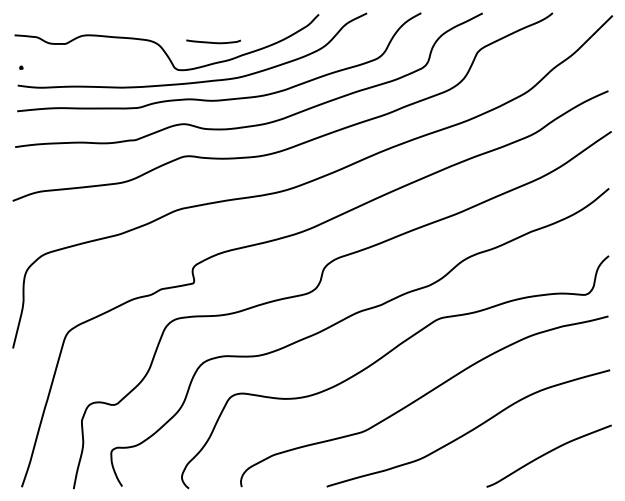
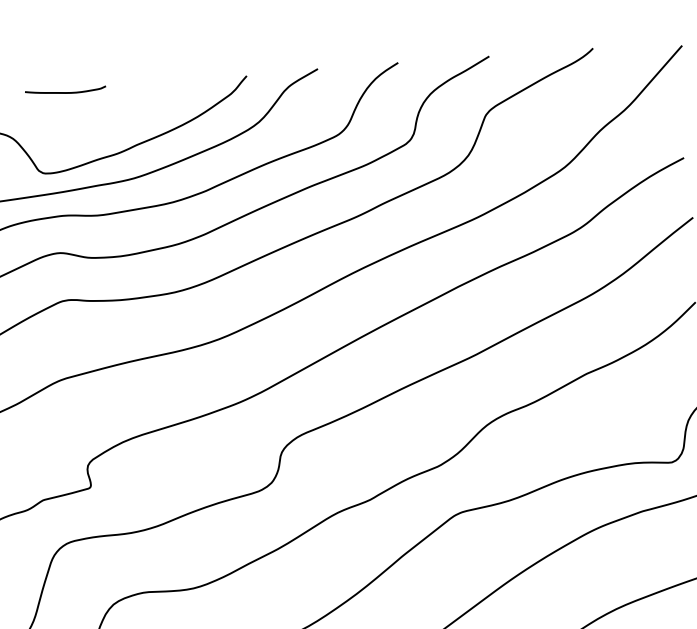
curve: (213, 42) -> (65, 92), moved

